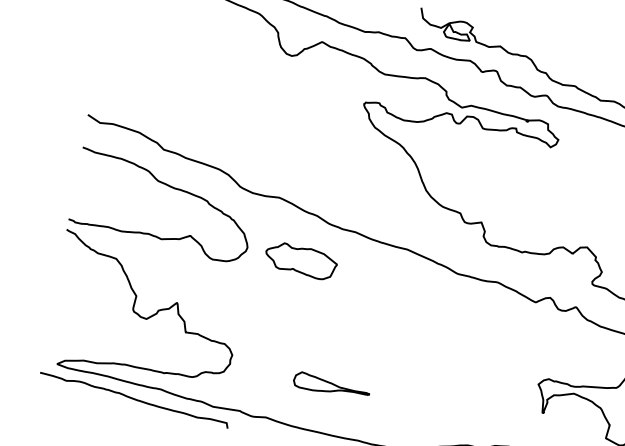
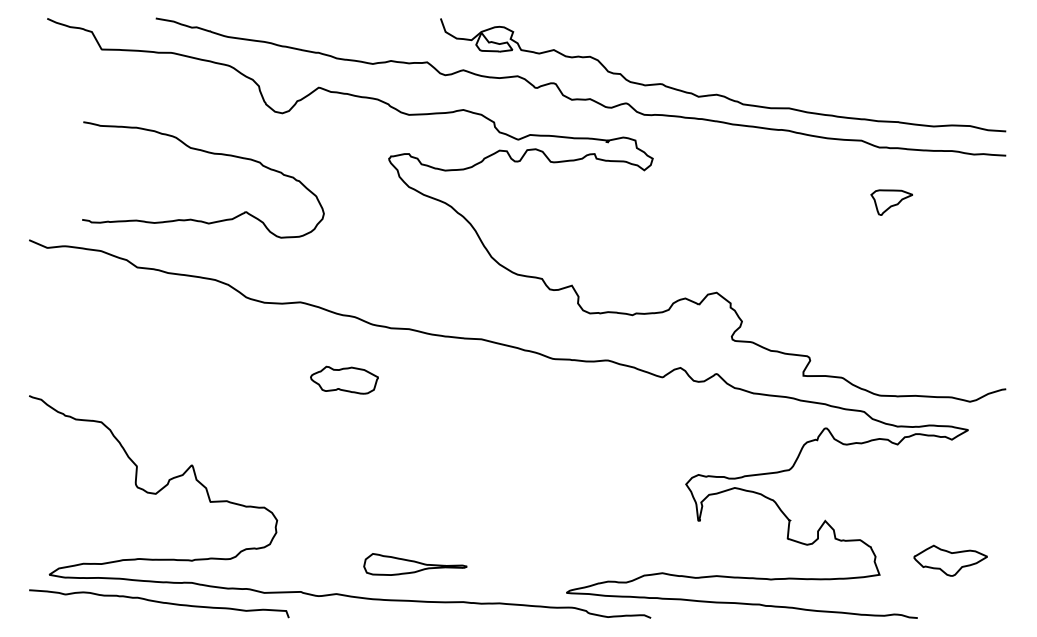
curve: (170, 187) -> (208, 153), moved
part: (301, 261) -> (344, 380), size x0.7
part: (332, 385) -> (415, 564), moved

